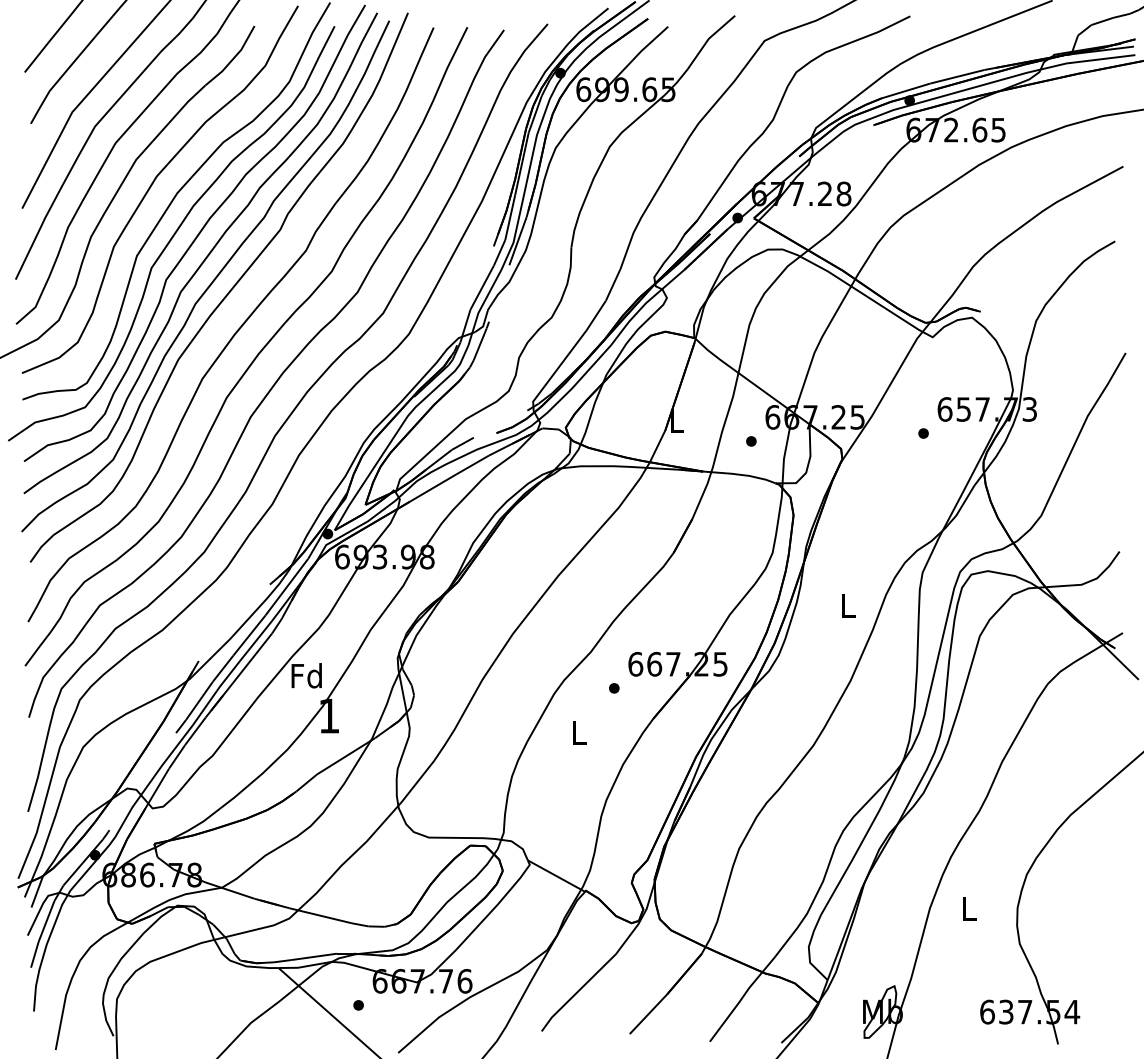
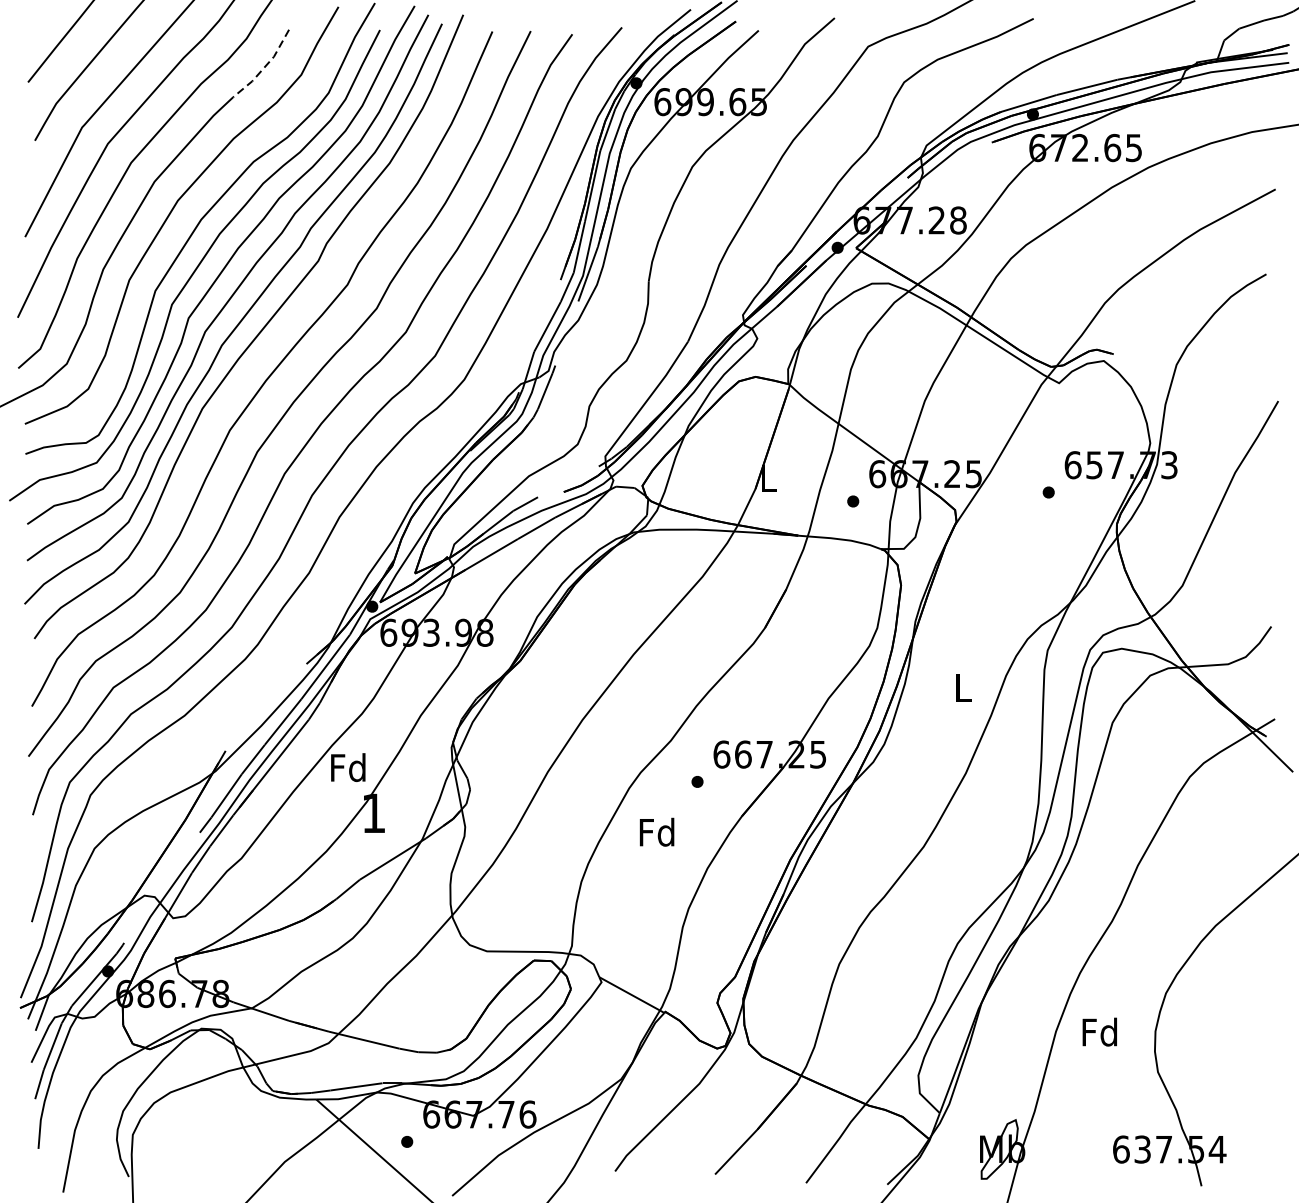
line: (233, 58) -> (265, 66), solid -> dashed
text: (578, 732) -> (656, 832), L -> Fd
text: (968, 908) -> (1099, 1031), L -> Fd

